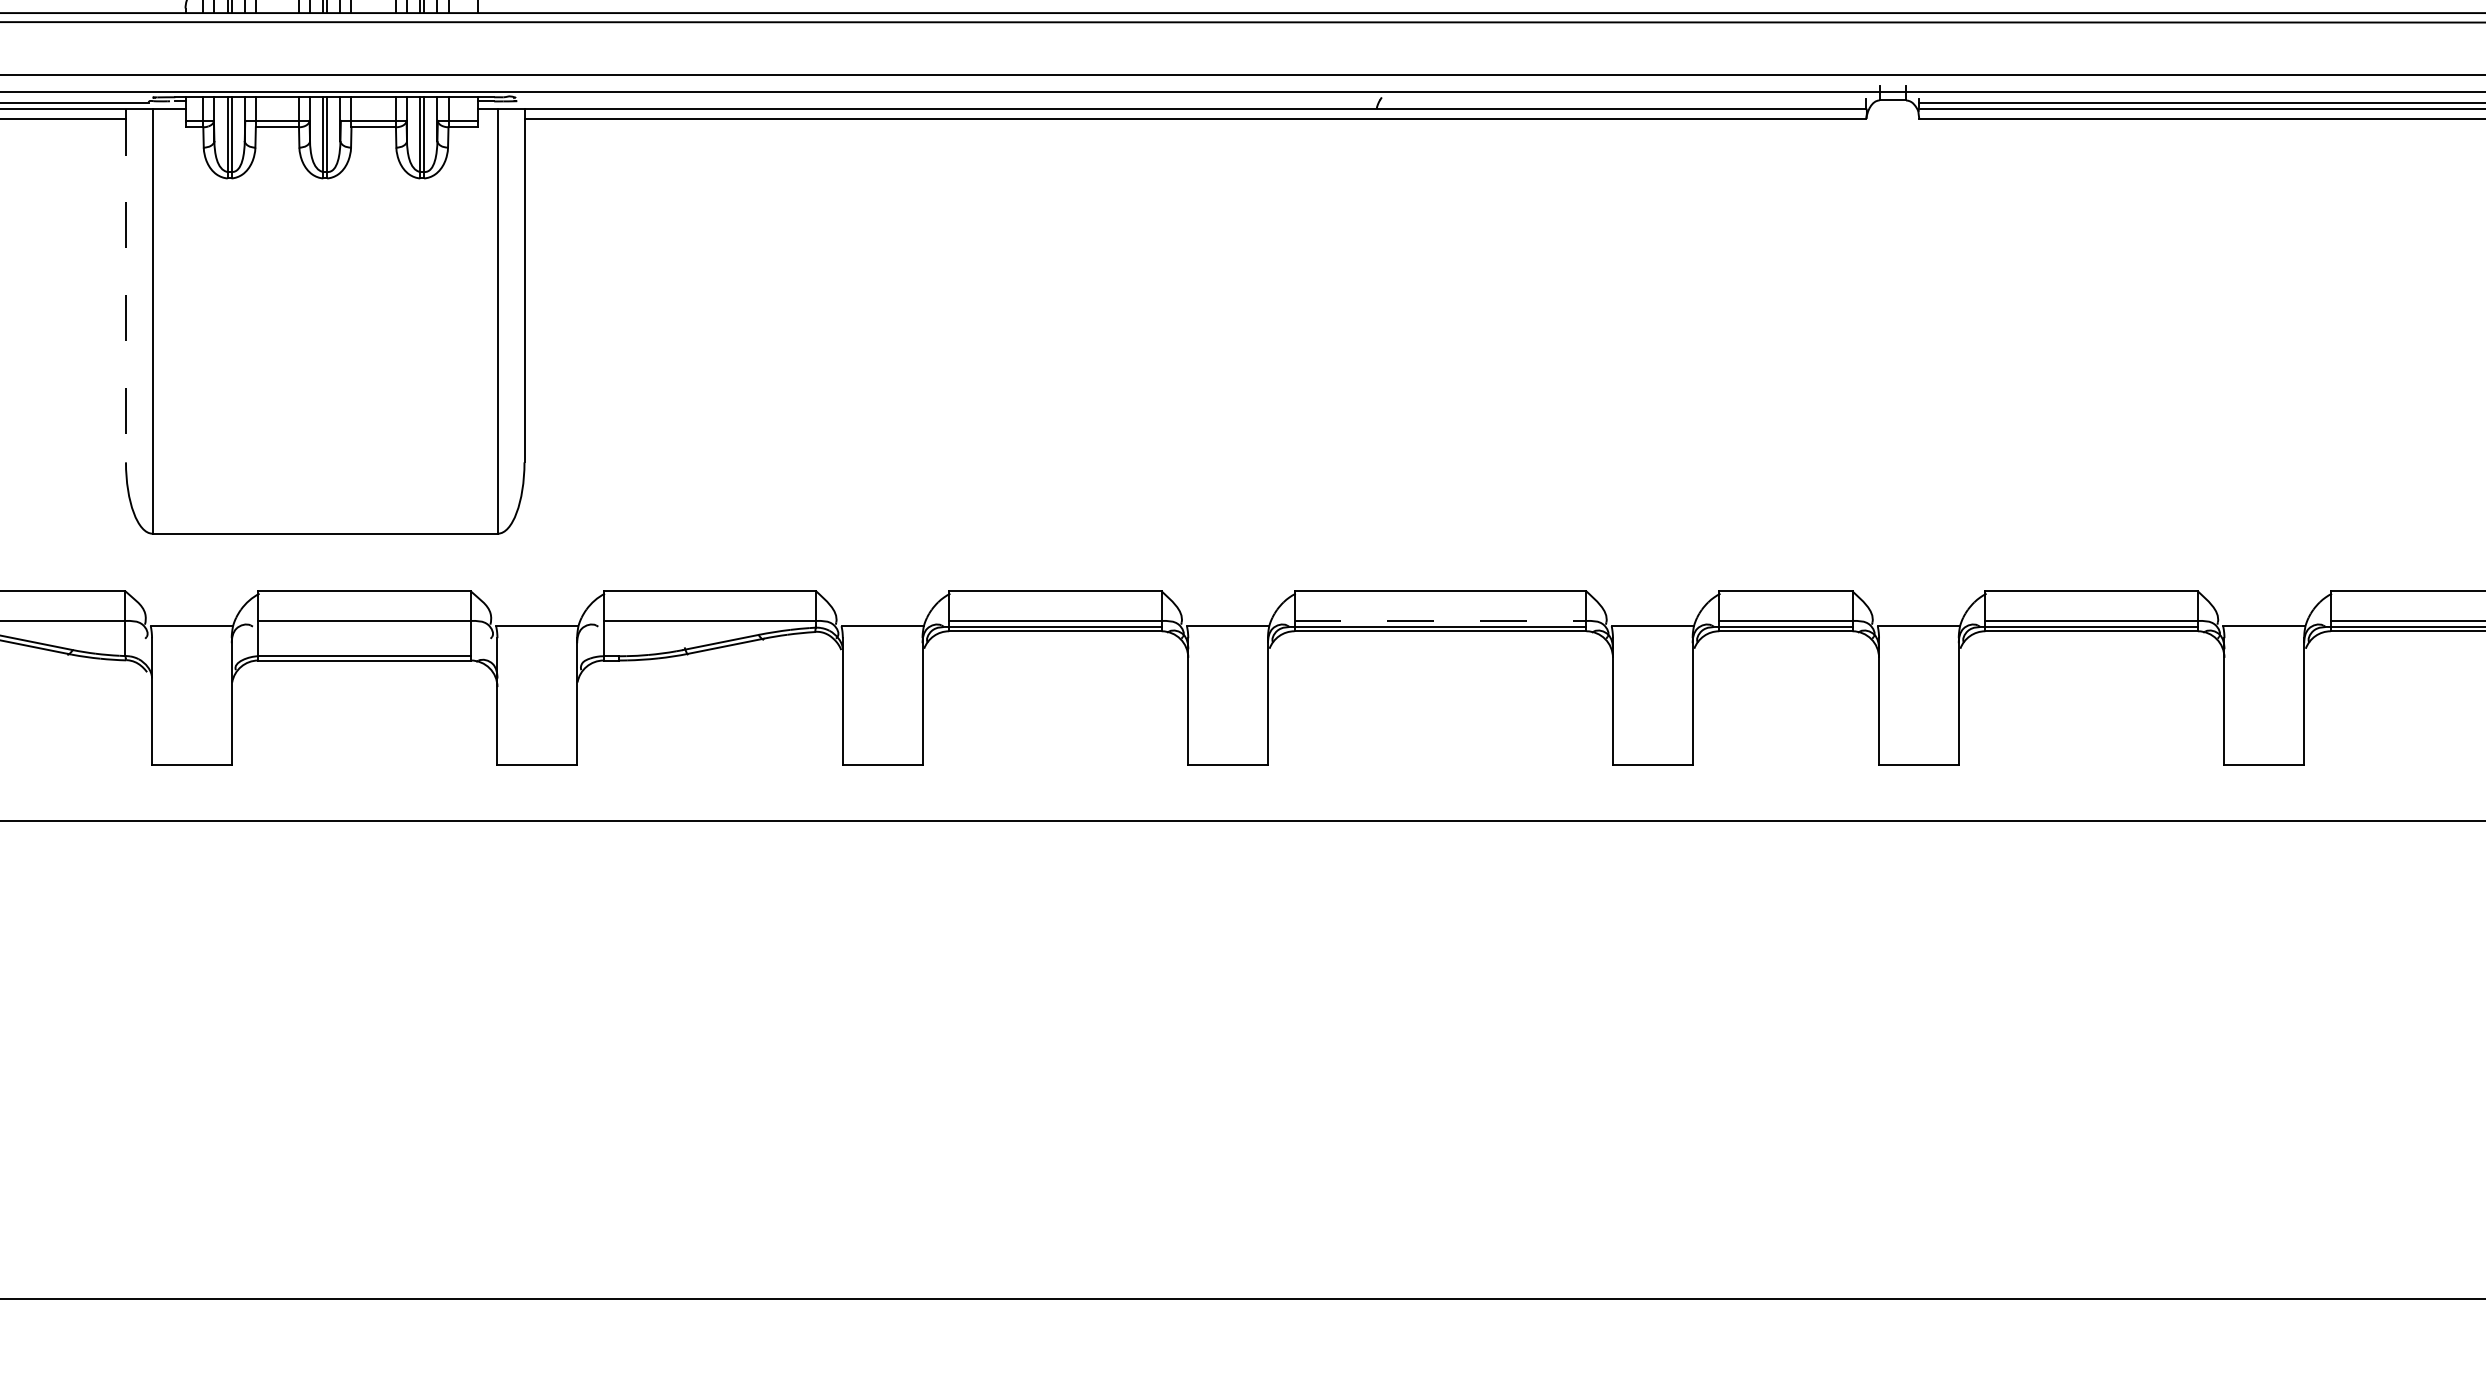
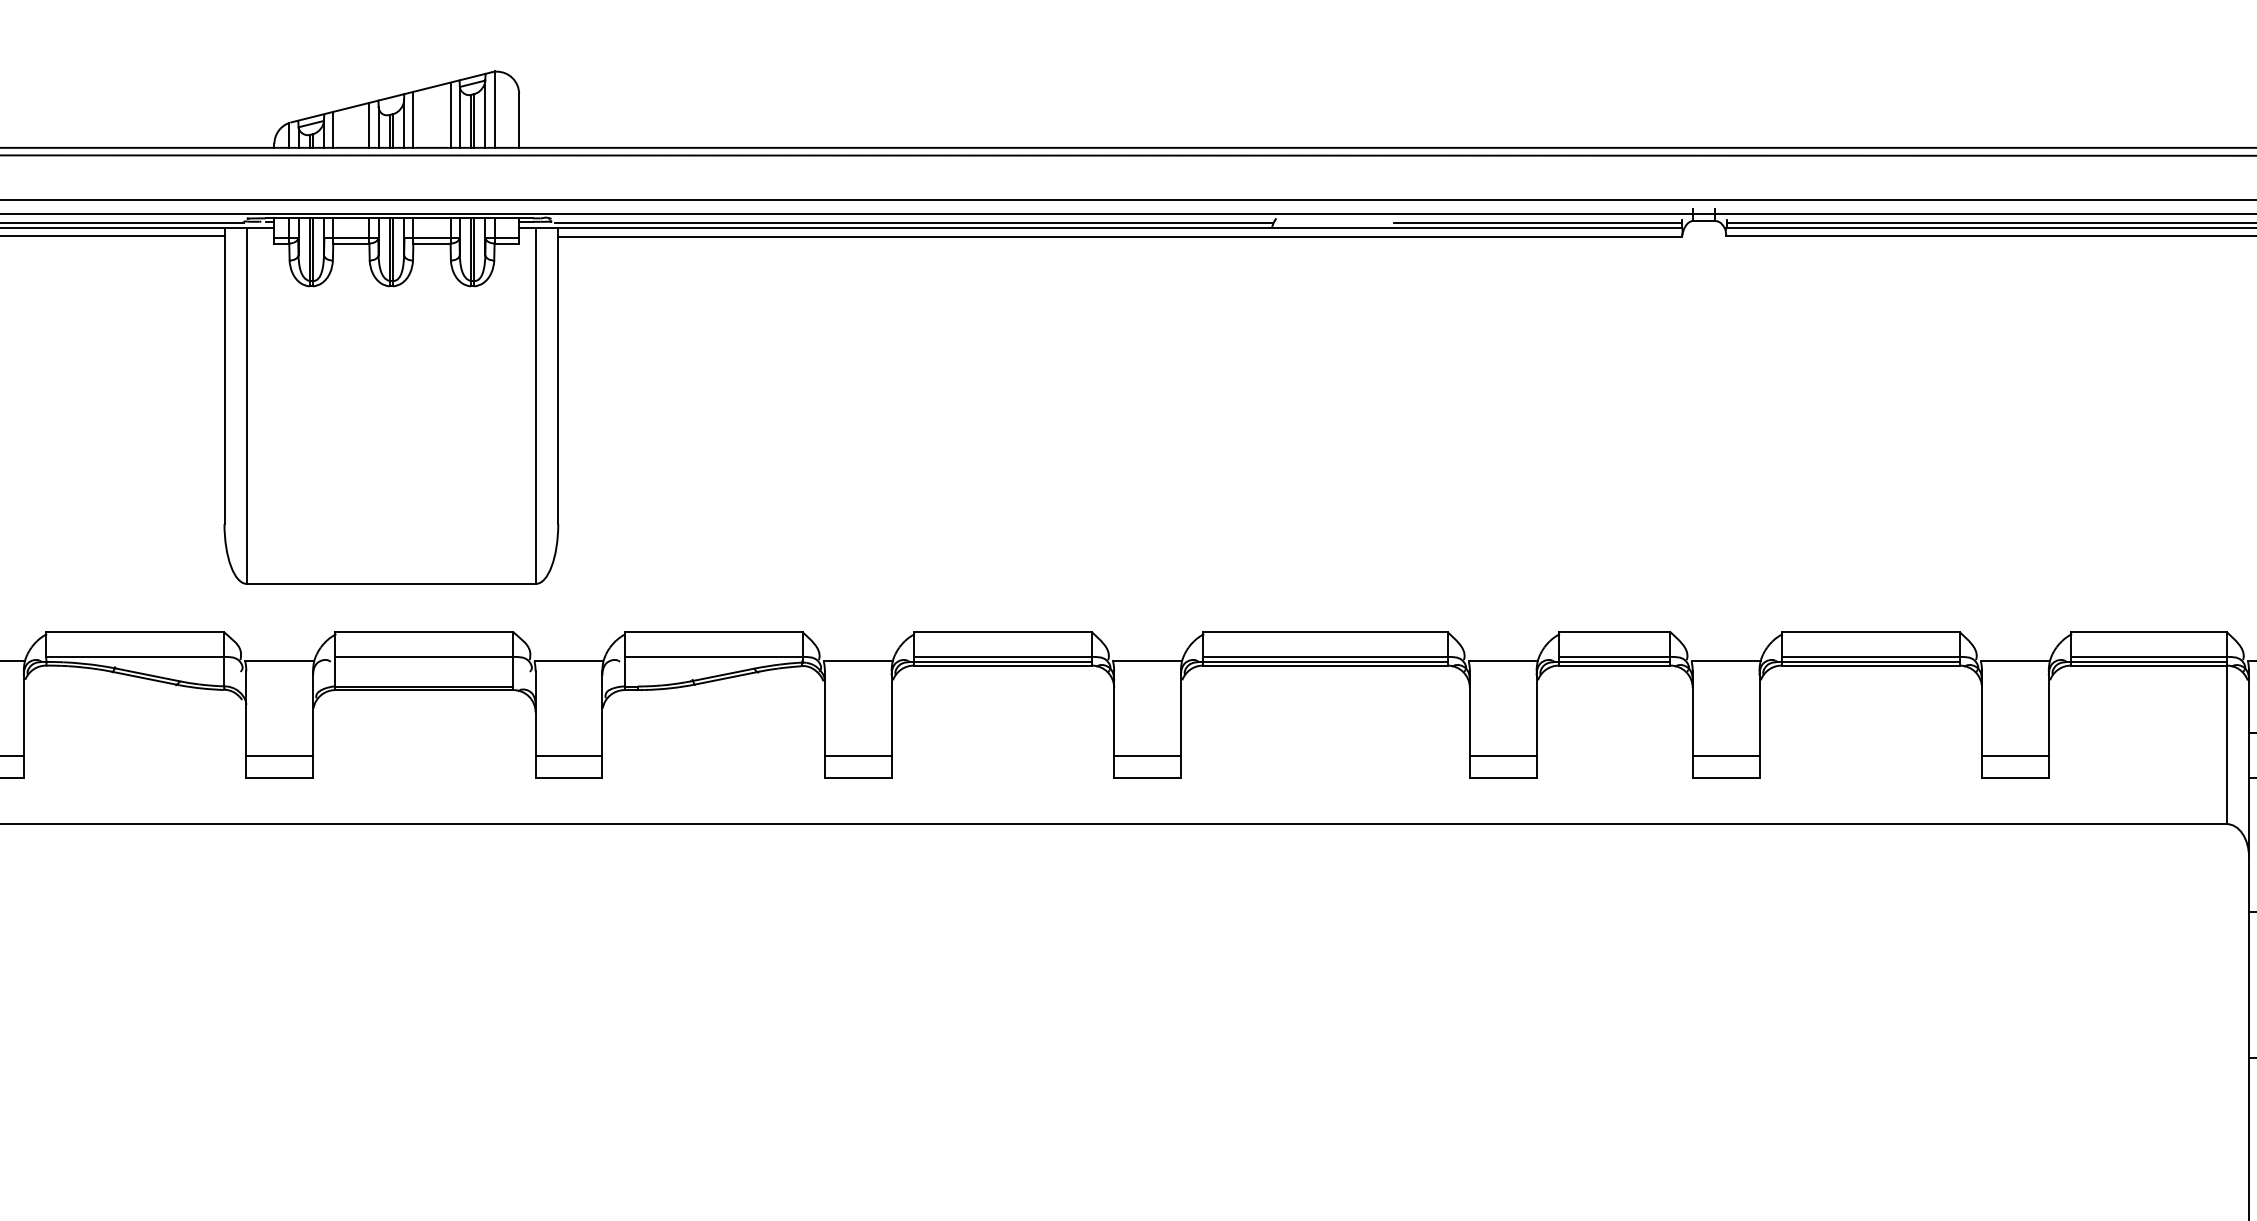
line: (948, 103) -> (913, 223), added
line: (1693, 103) -> (1537, 223), added
line: (125, 286) -> (224, 376), dashed -> solid
line: (1440, 620) -> (1325, 656), dashed -> solid
line: (191, 738) -> (279, 755), added
line: (536, 738) -> (568, 755), added
line: (881, 738) -> (857, 755), added
line: (1228, 738) -> (1147, 755), added
line: (1651, 738) -> (1502, 755), added
line: (1918, 738) -> (1725, 755), added
line: (2264, 738) -> (2015, 755), added

